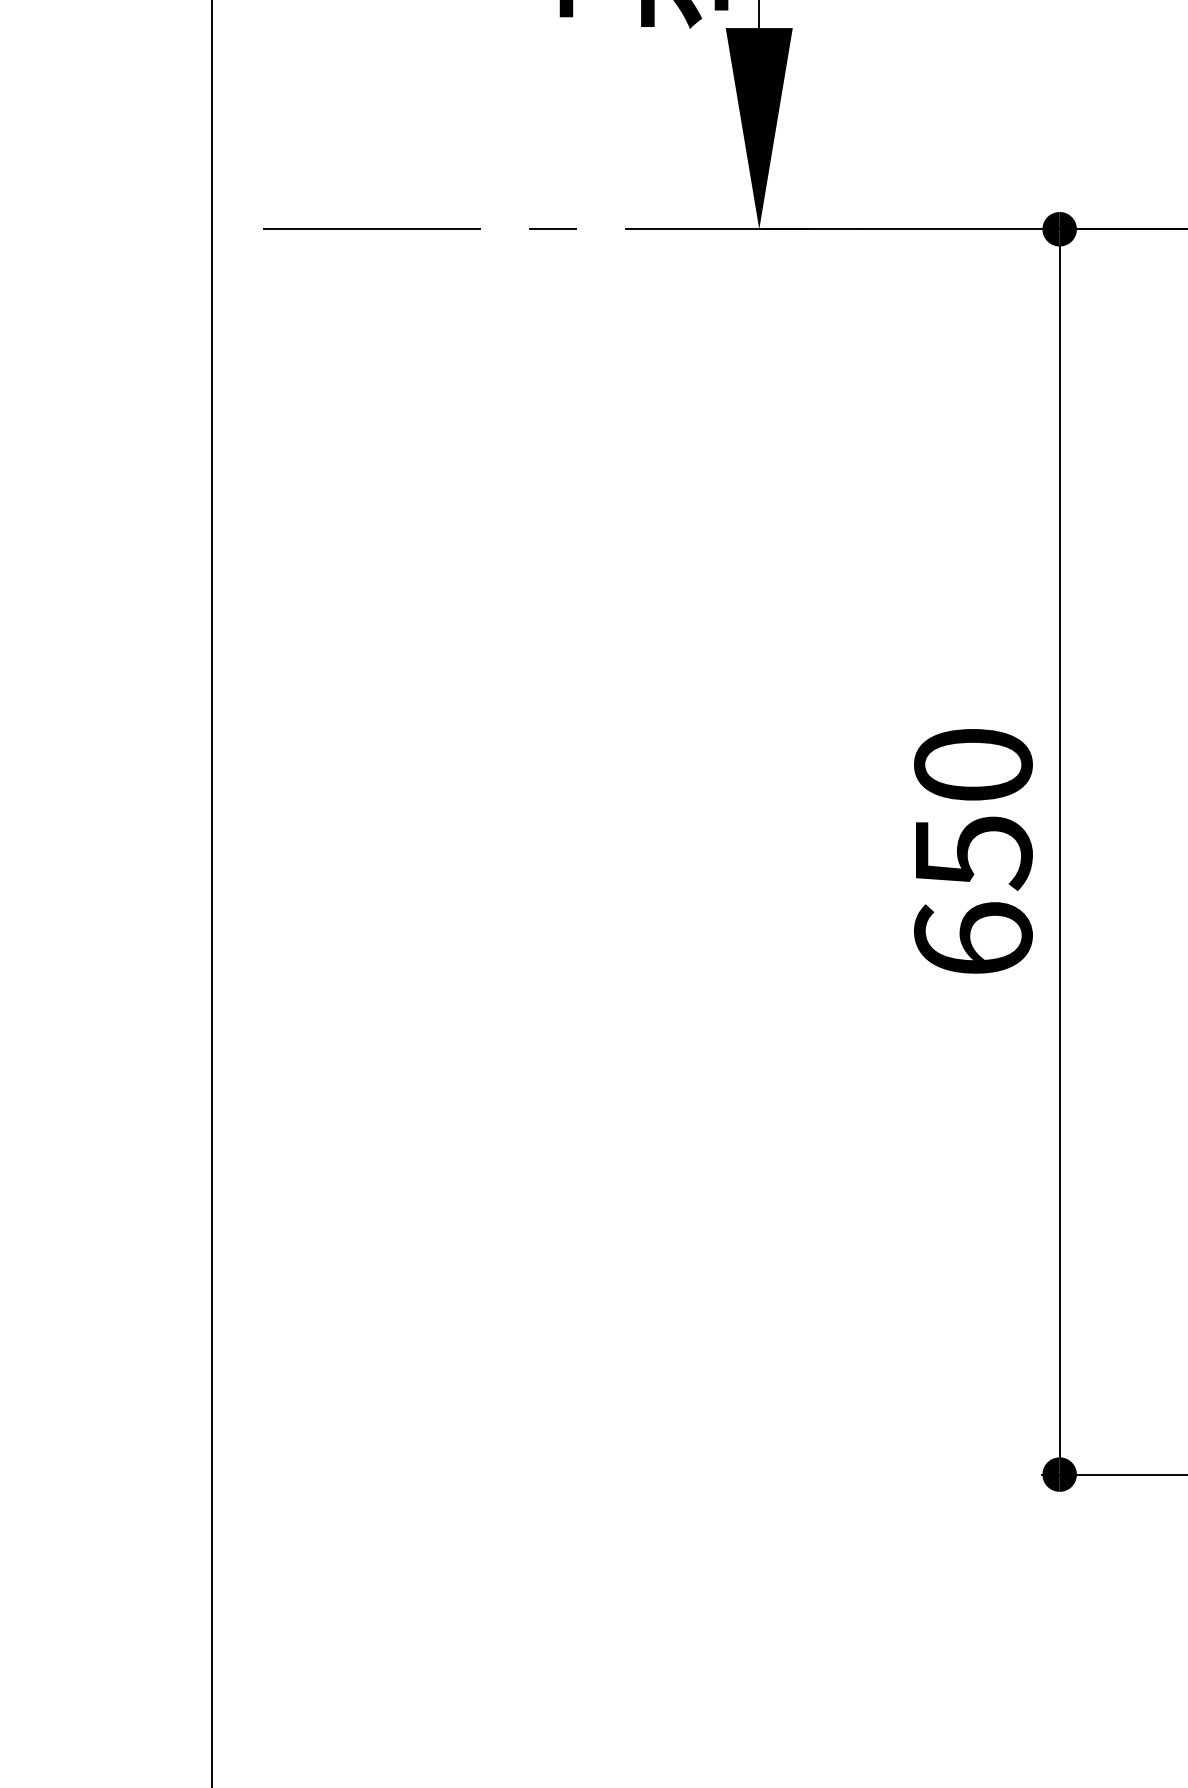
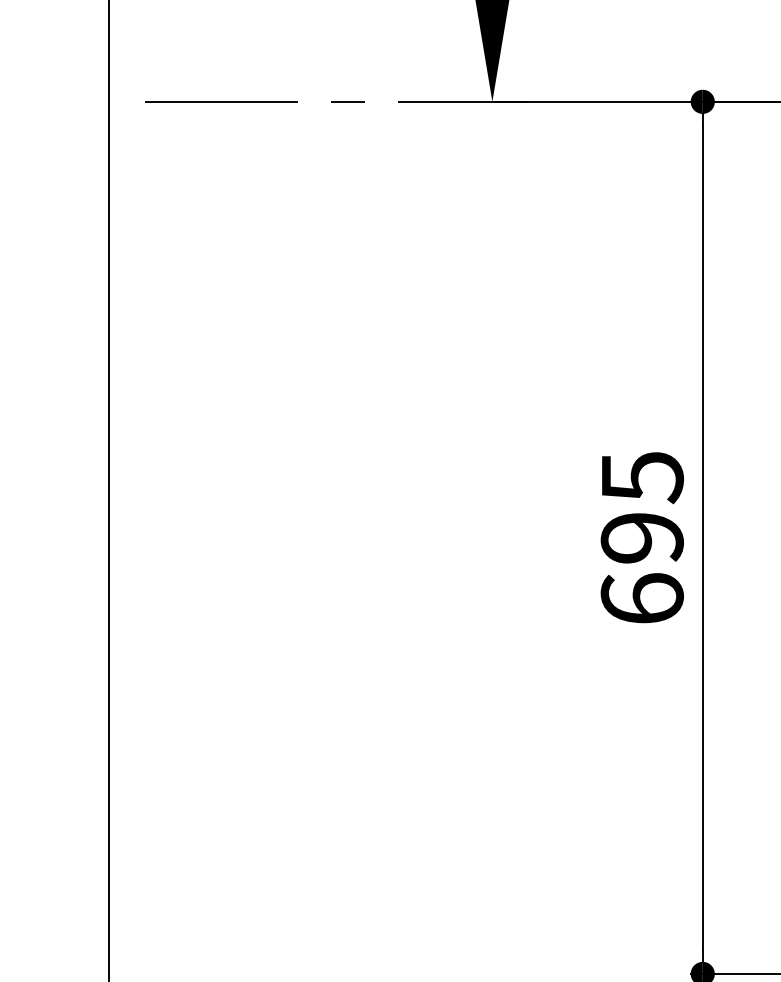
text: (973, 809) -> (642, 508), 650 -> 695

